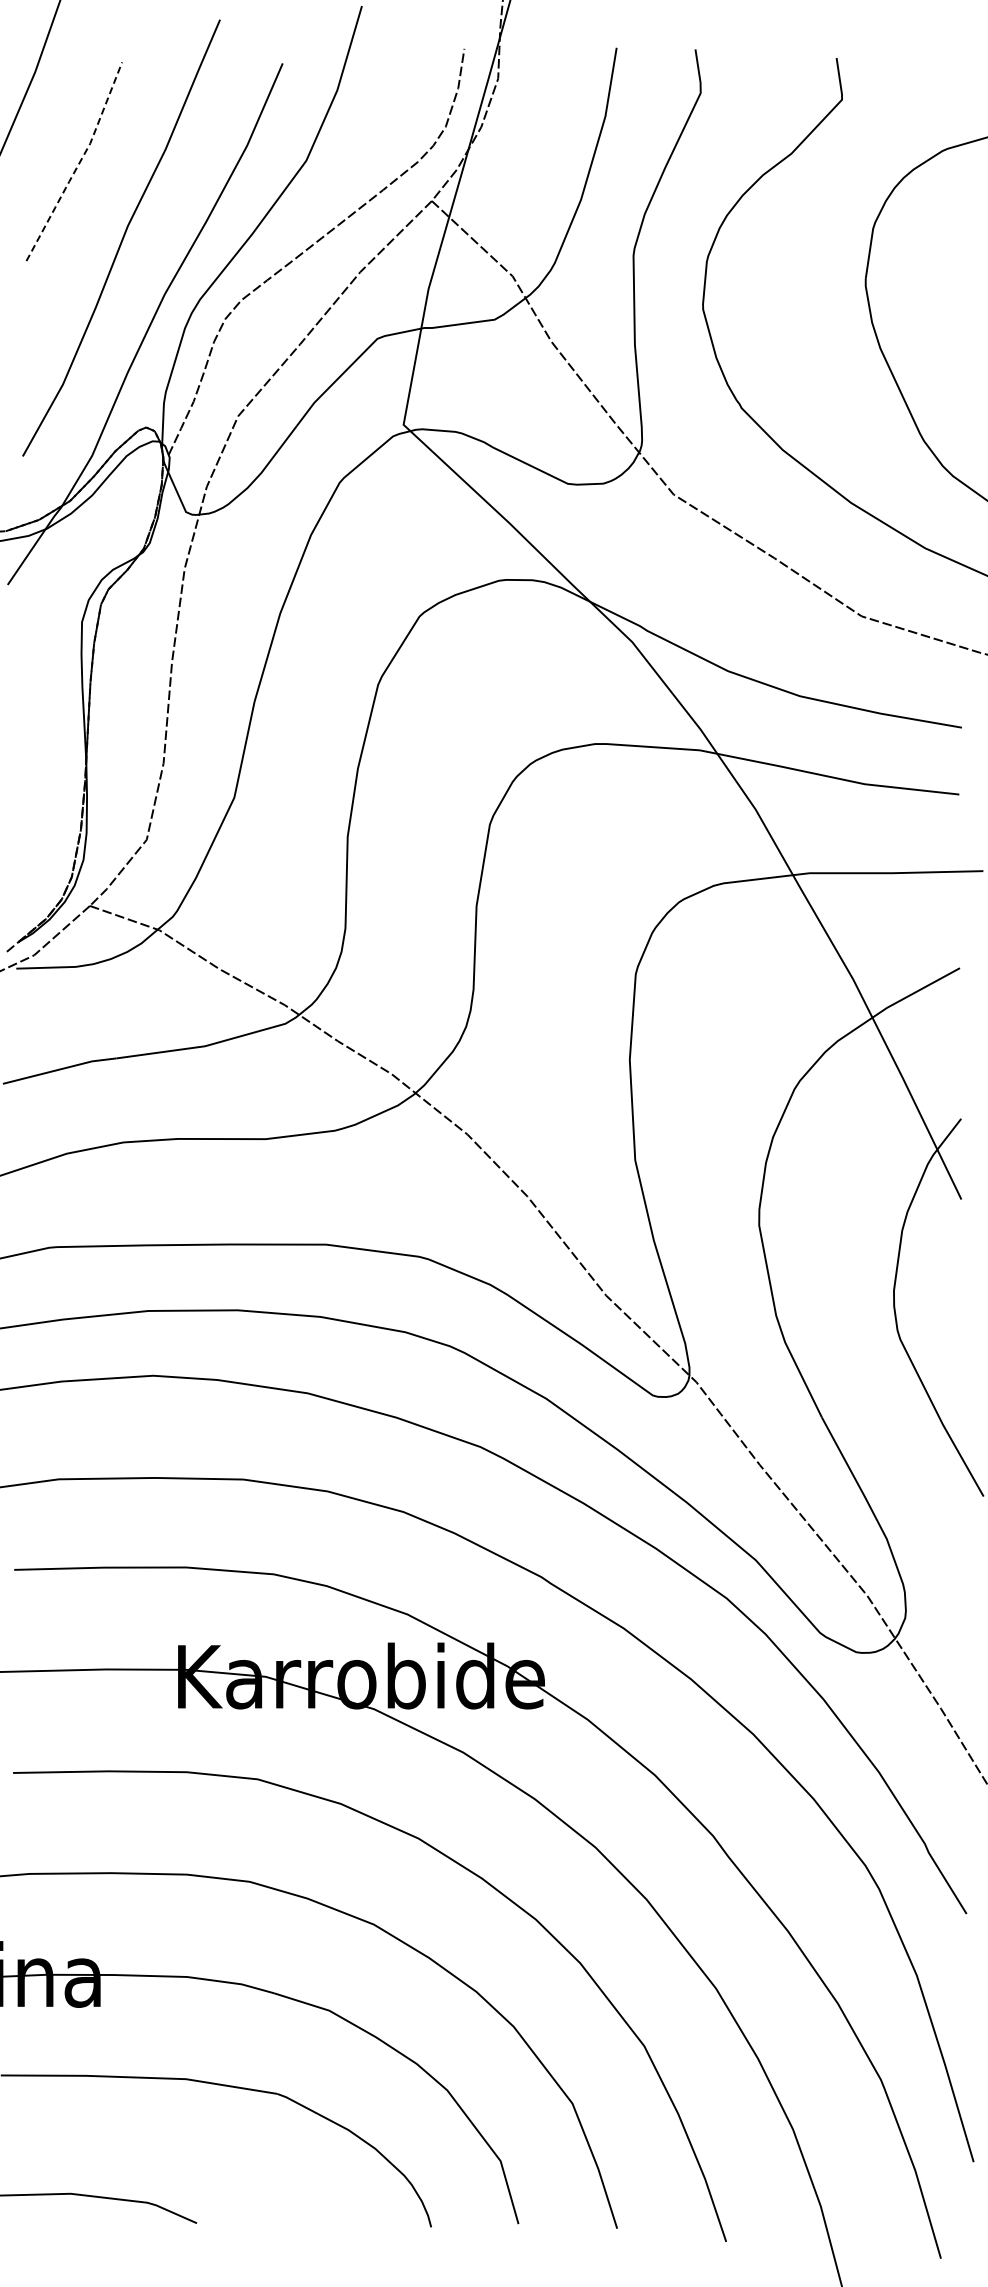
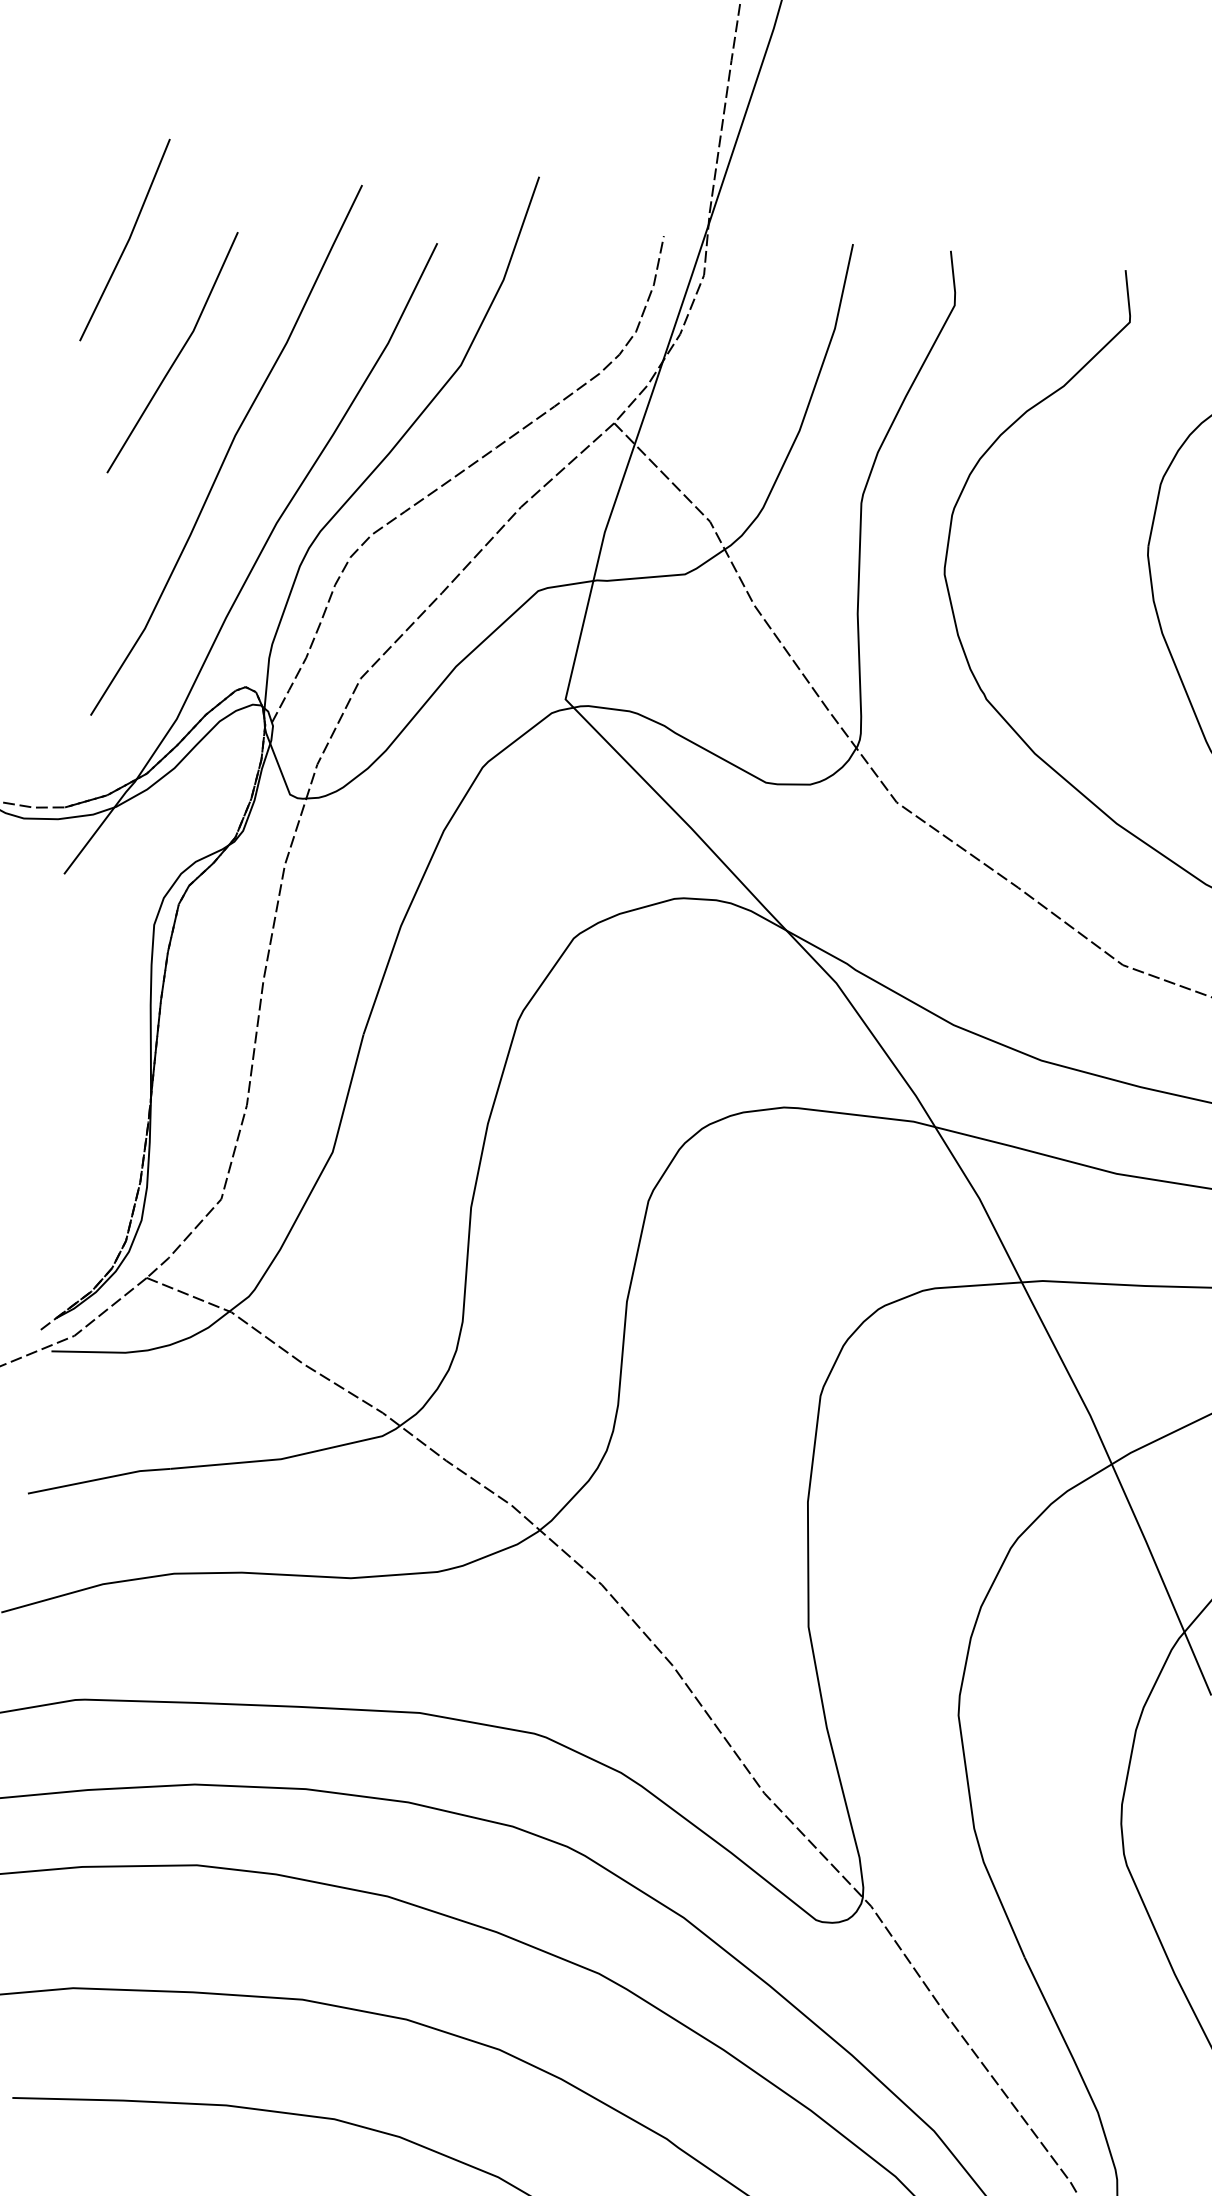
line: (79, 163) -> (178, 355), dashed -> solid

